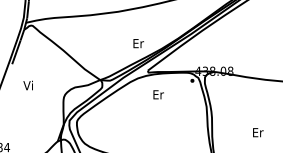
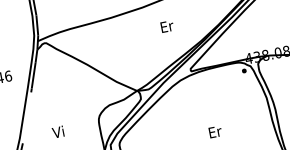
text: (138, 43) -> (167, 26), moved
text: (27, 85) -> (57, 132), moved
text: (158, 94) -> (215, 131), moved

